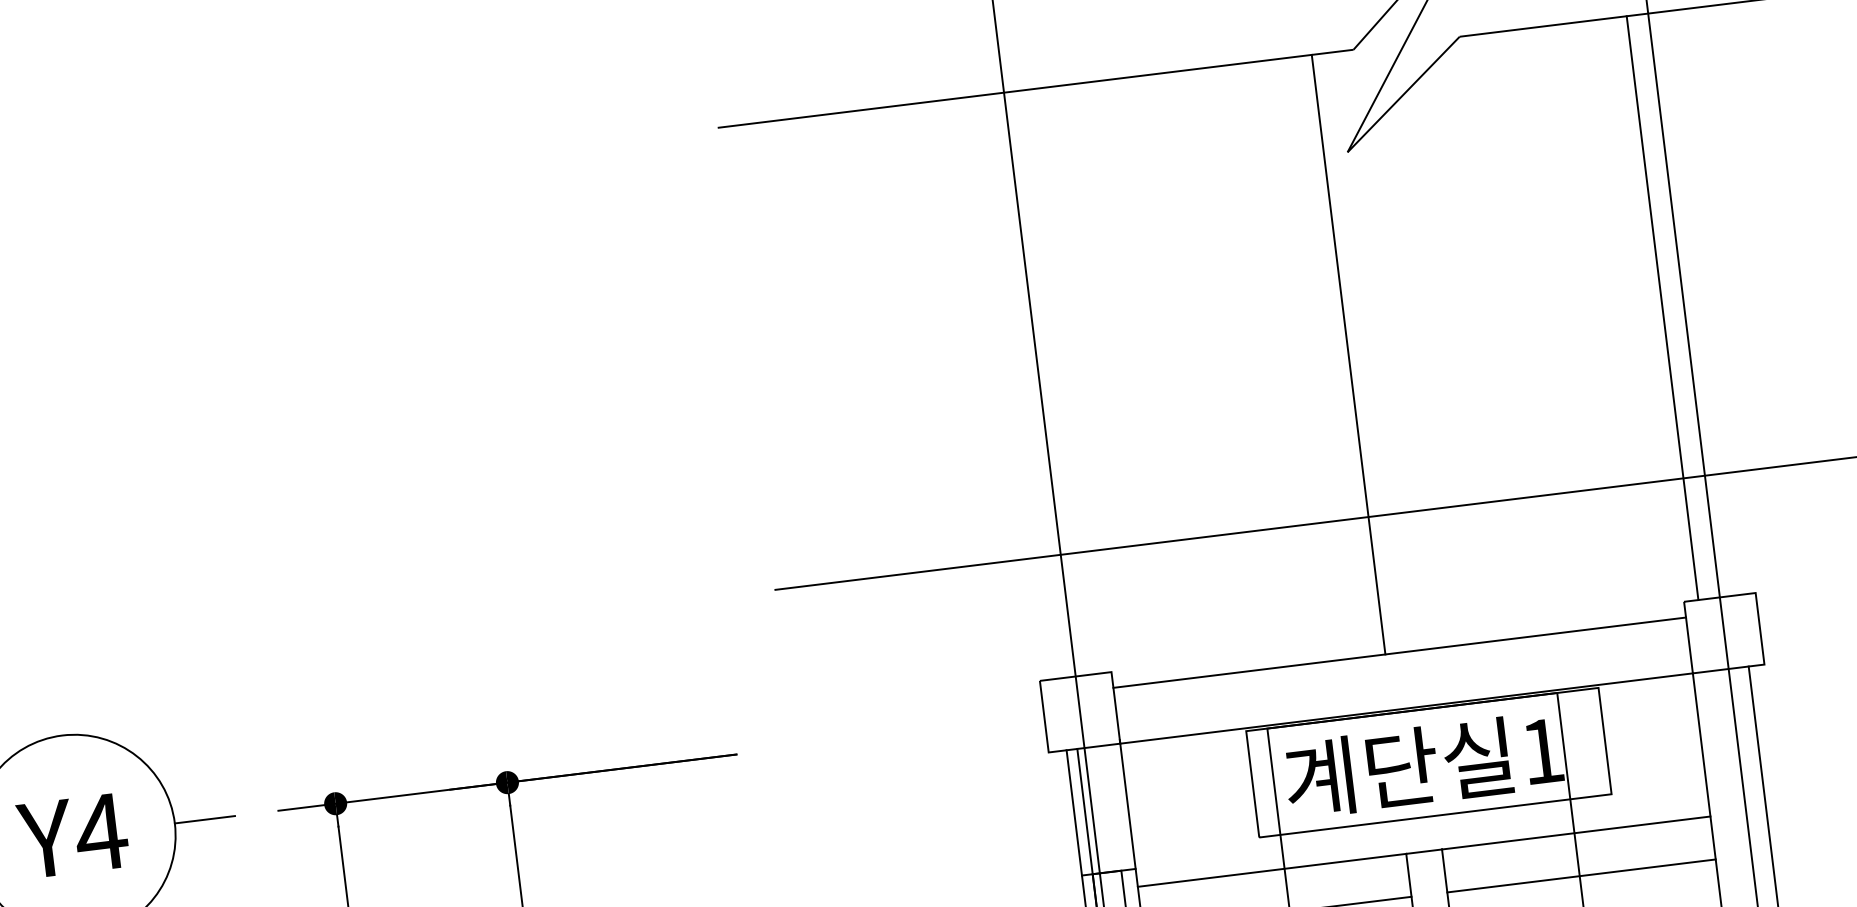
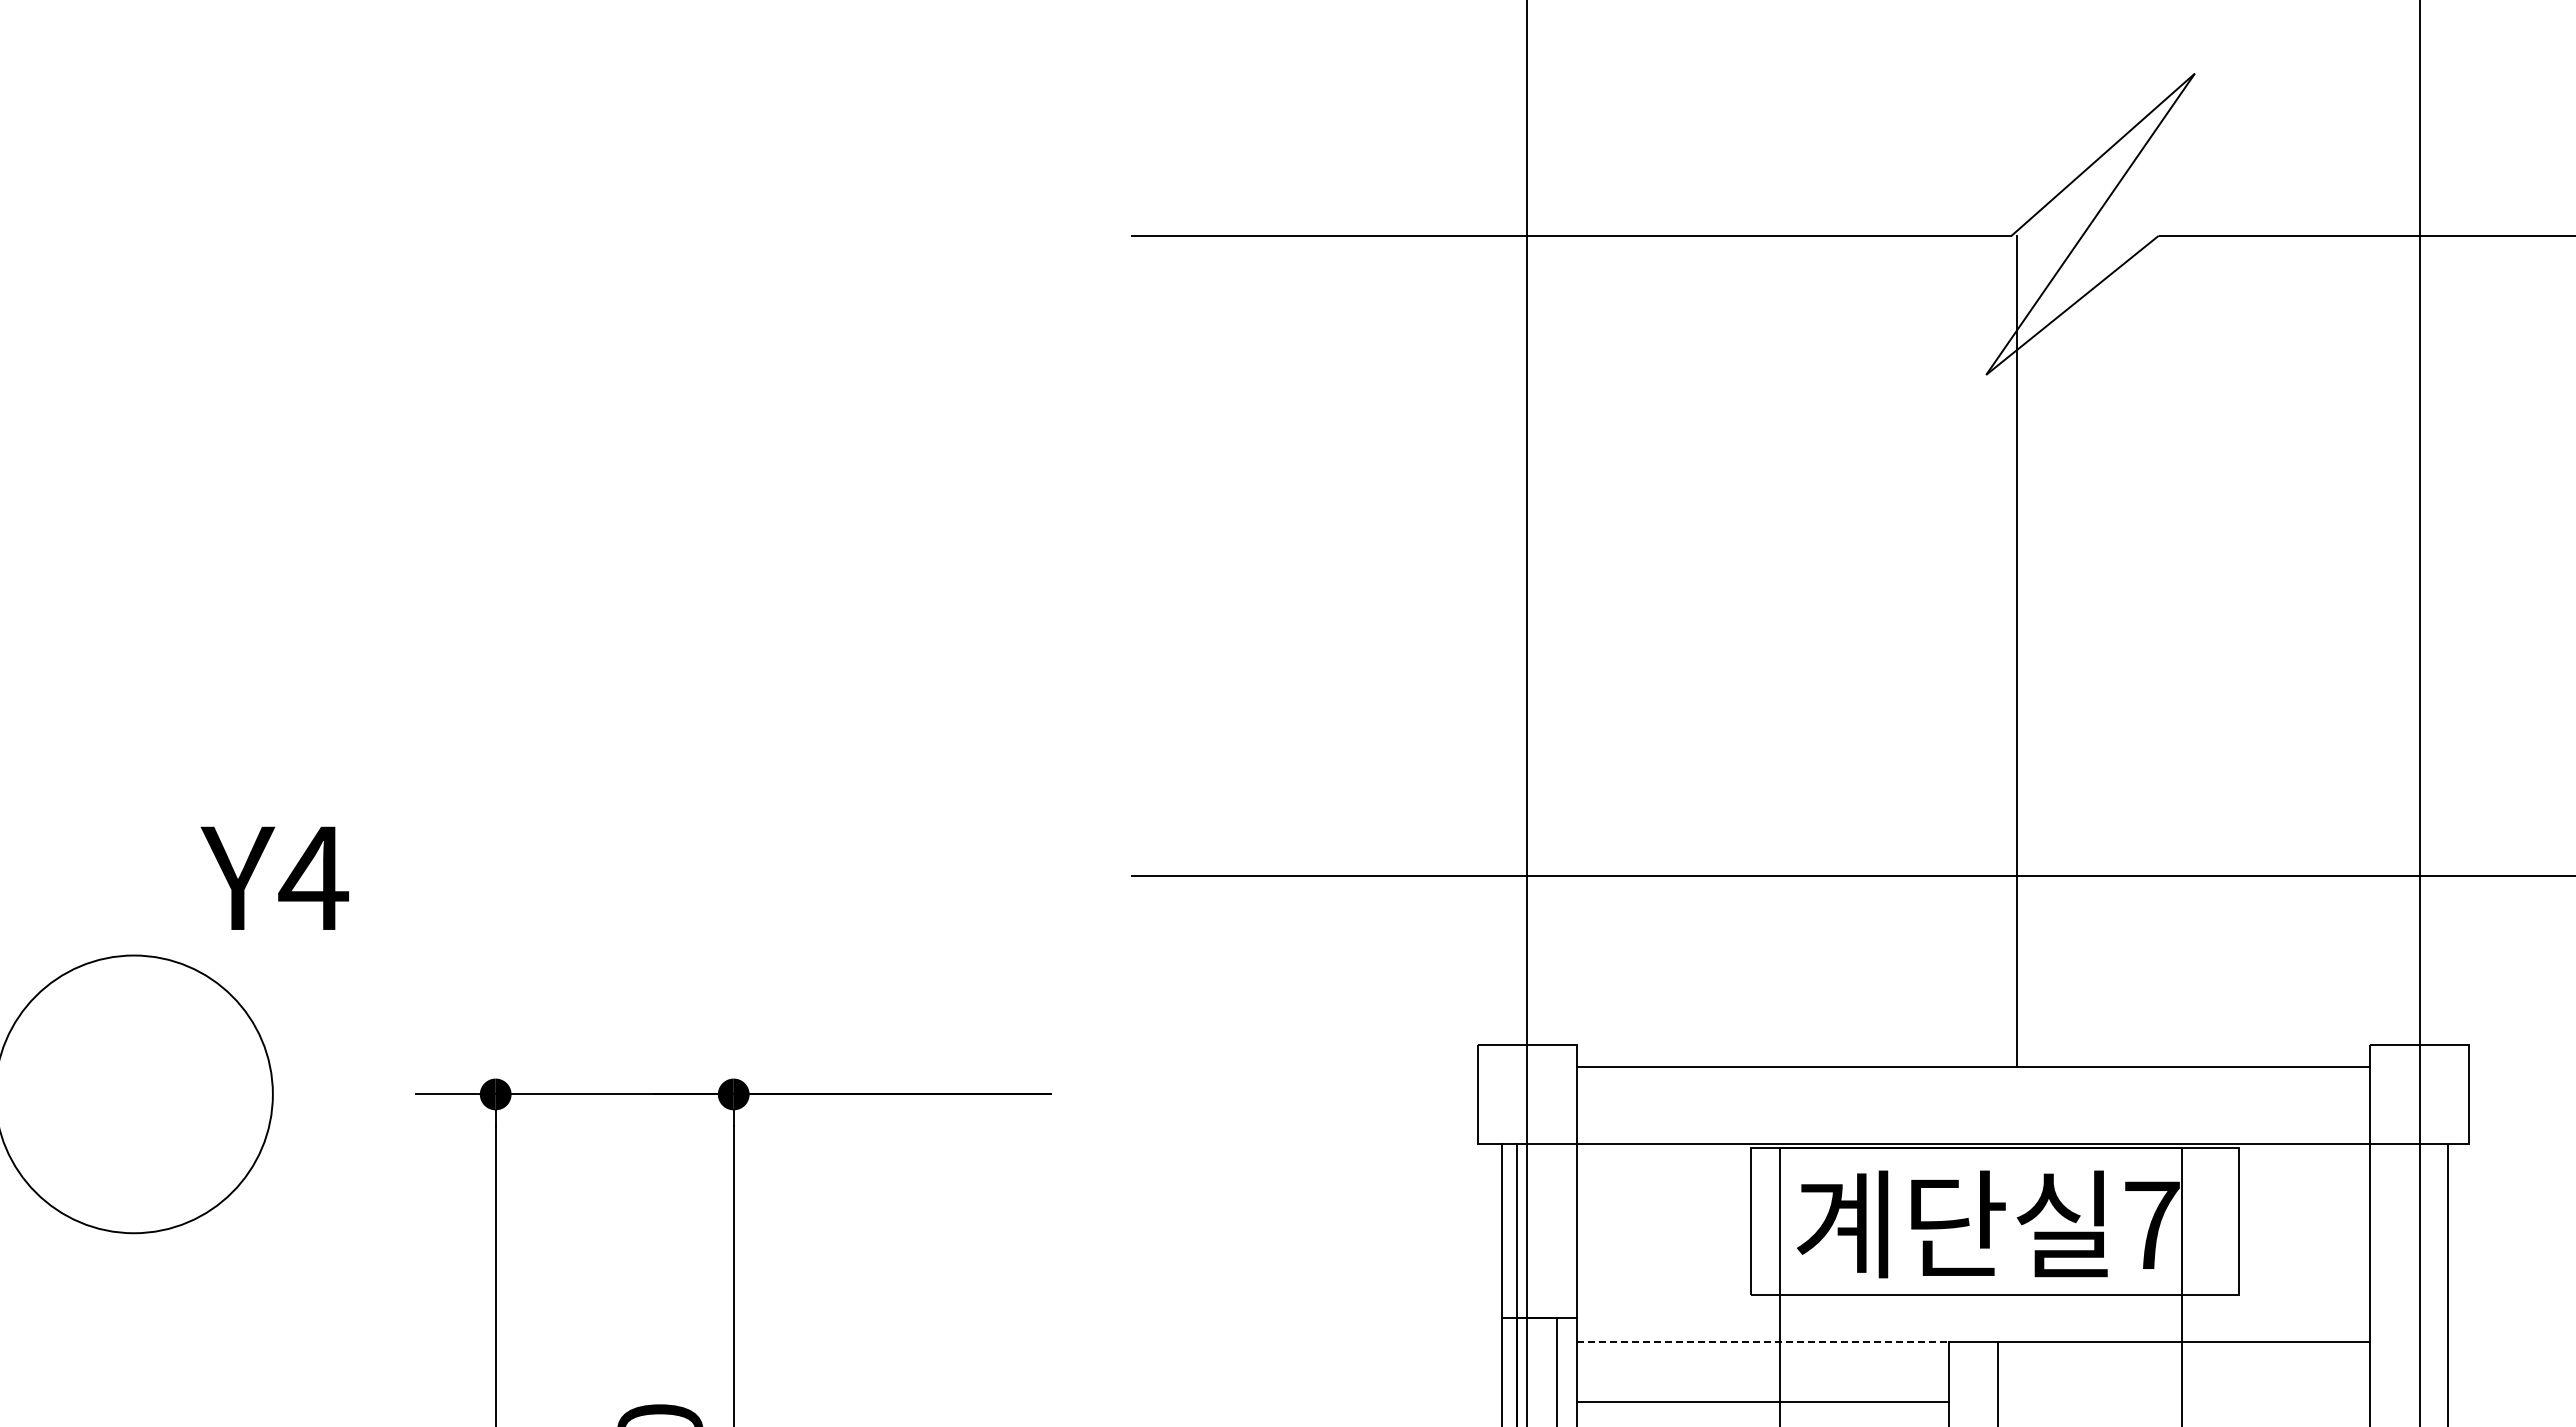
line: (1662, 307) -> (2390, 639), removed
line: (1348, 354) -> (2016, 650), moved
text: (1542, 750) -> (2152, 1224), 1 -> 7
line: (204, 819) -> (314, 1094), removed
text: (72, 835) -> (274, 877), moved
line: (1271, 870) -> (1762, 1342), solid -> dashed
line: (1581, 875) -> (2184, 1401), removed

